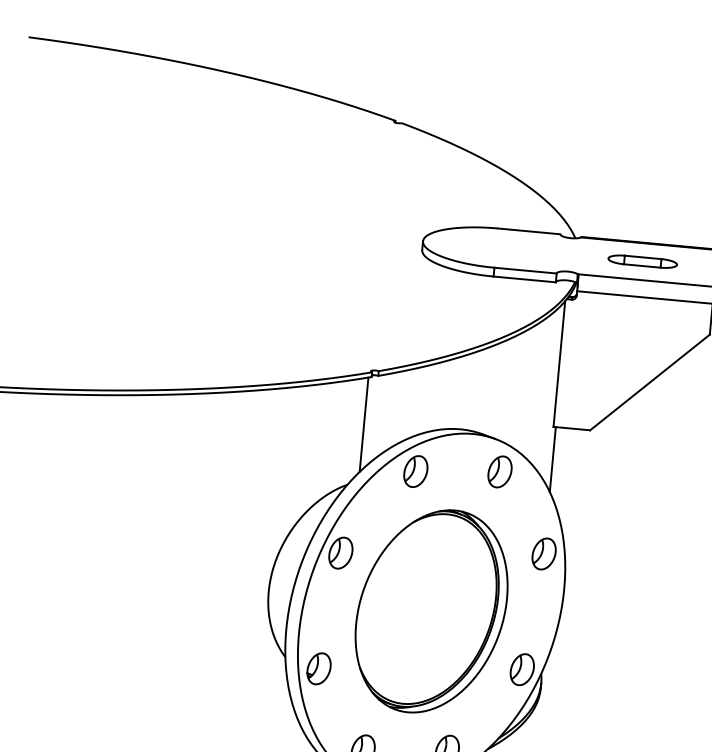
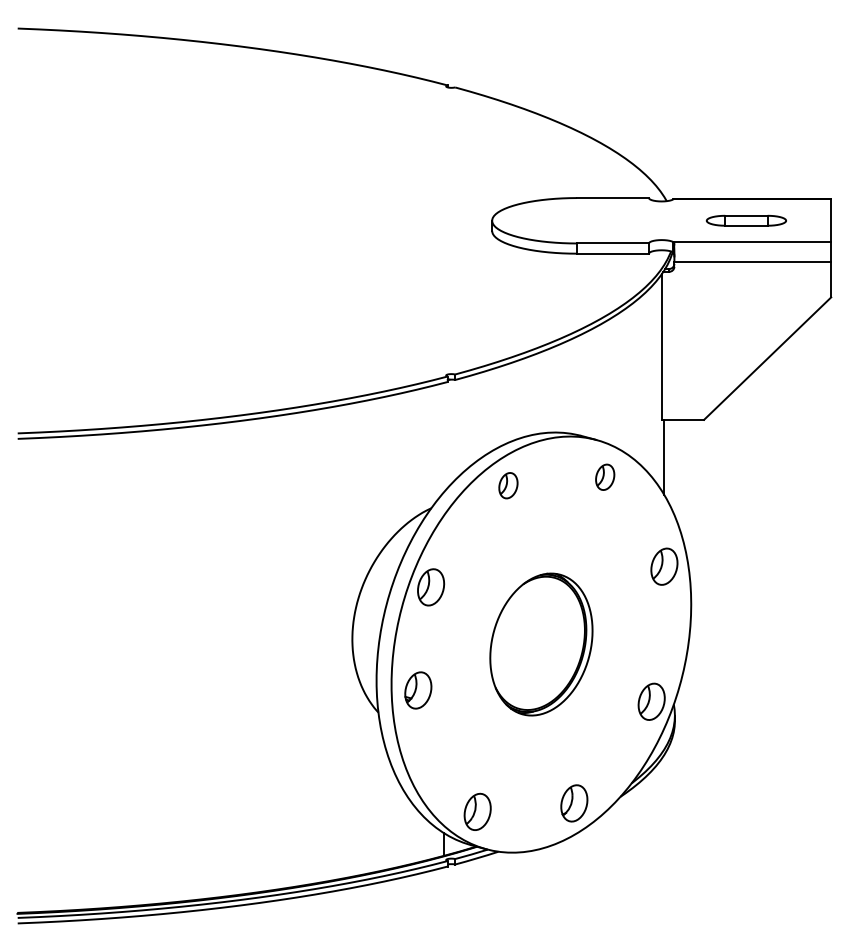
line: (363, 424) -> (443, 437), removed
part: (415, 471) -> (508, 485), size x0.7
part: (500, 472) -> (605, 477), size x0.7
part: (431, 611) -> (541, 644), size x0.6
part: (319, 668) -> (418, 690), moved

